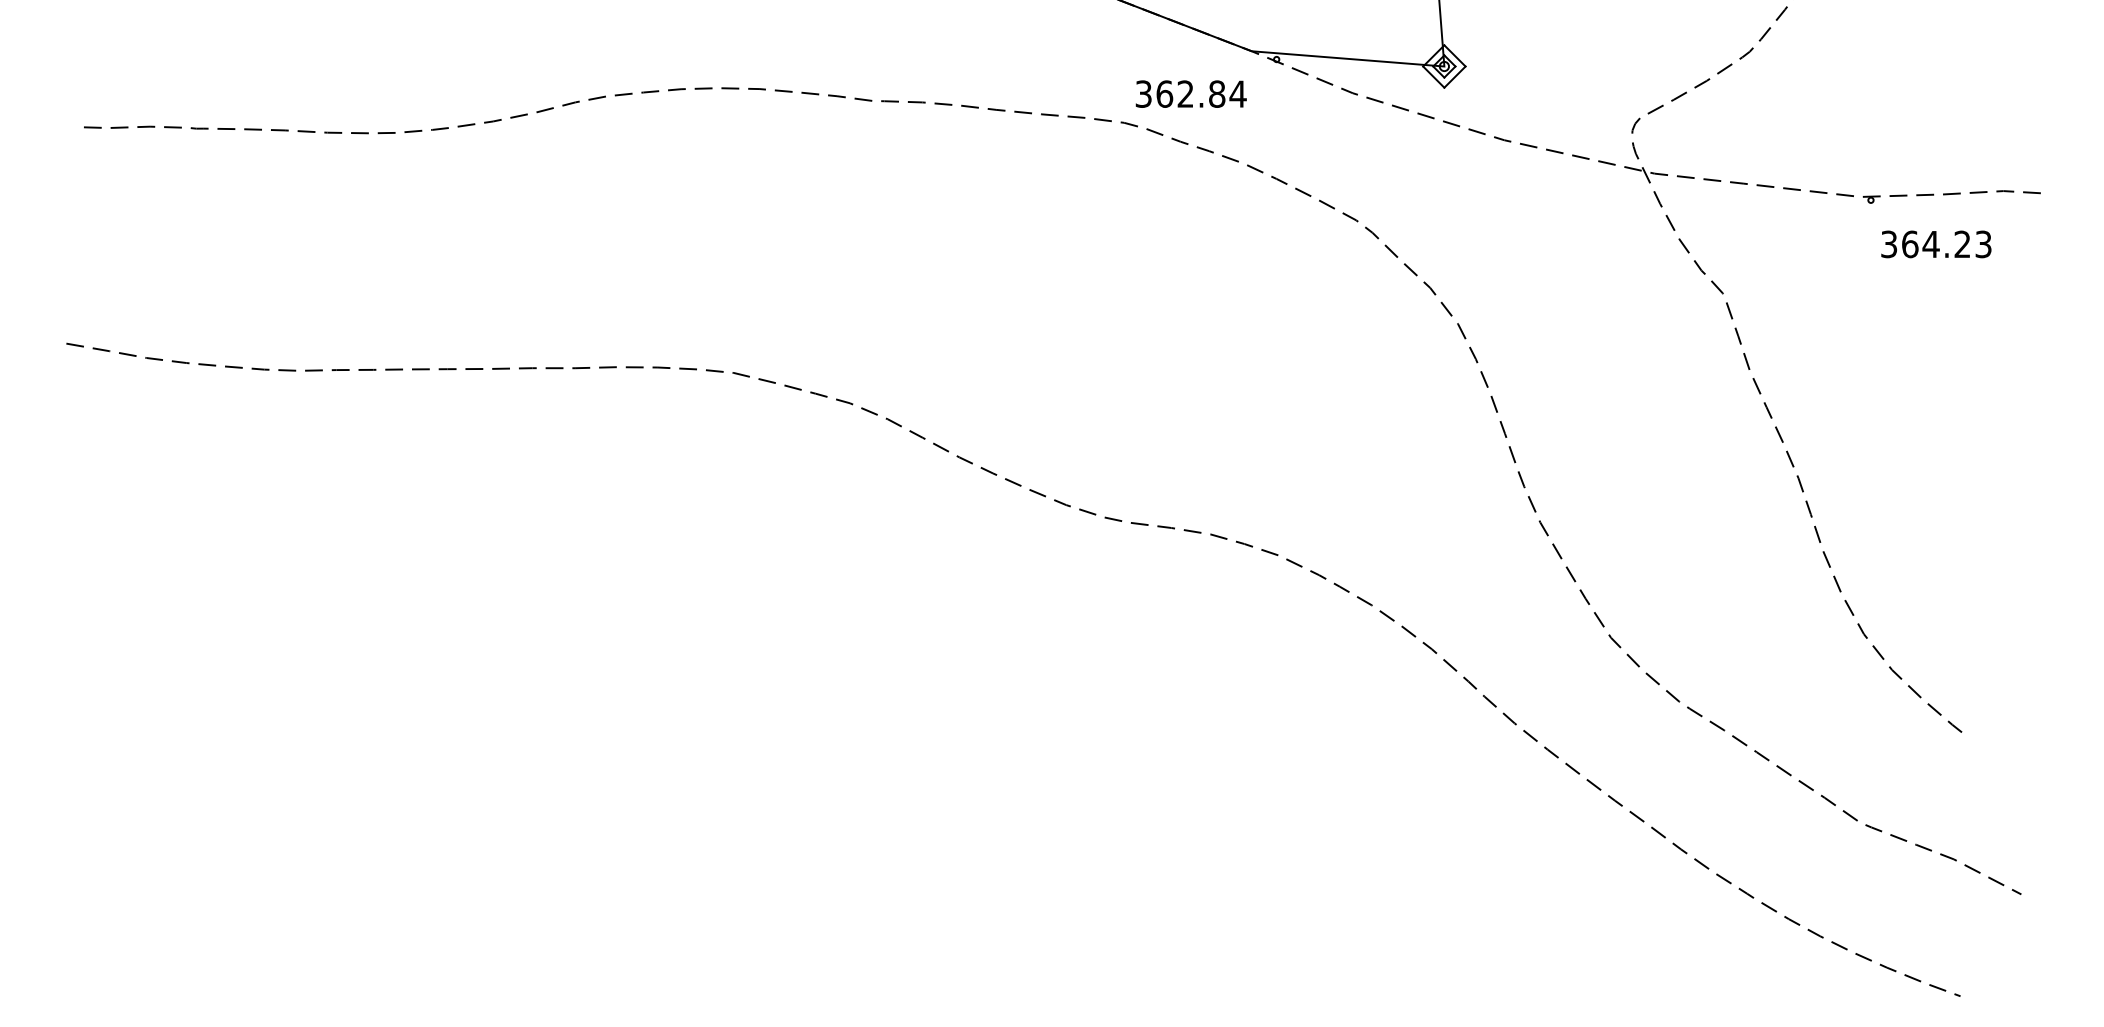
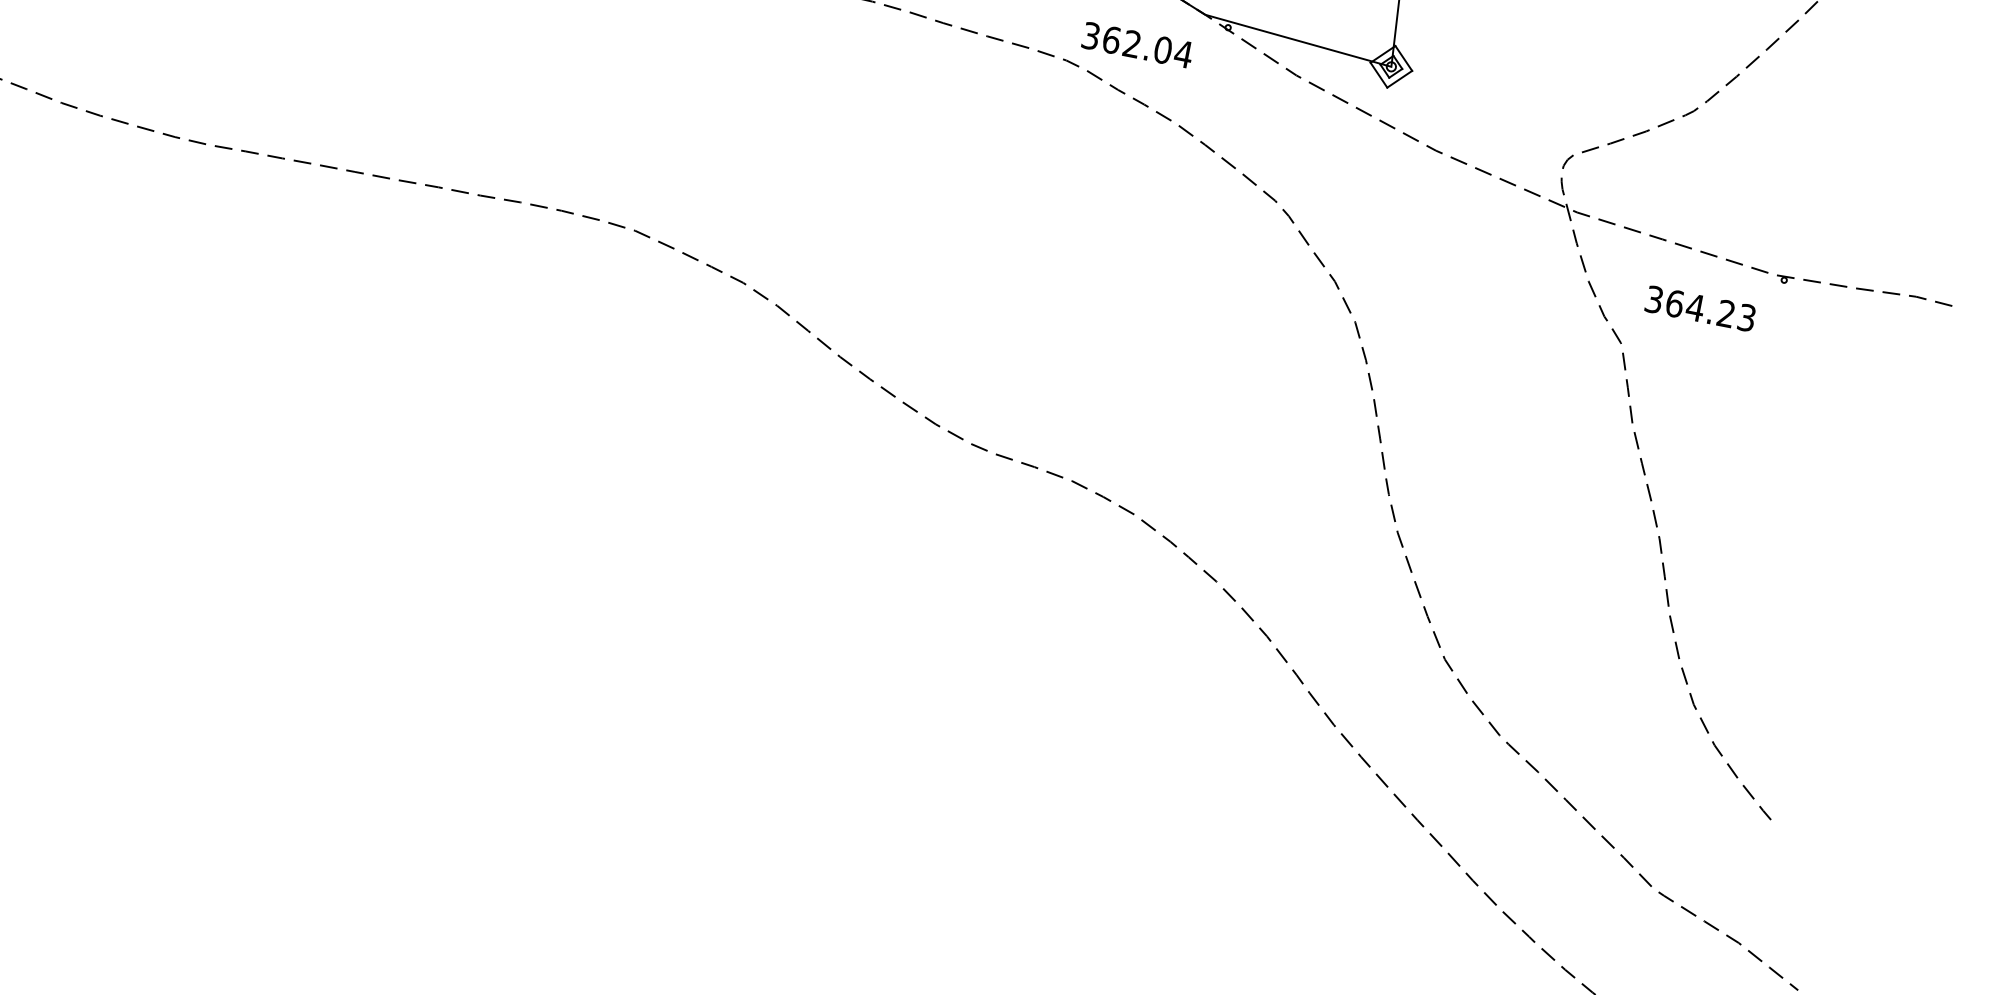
text: (1217, 93) -> (1163, 49), 362.84 -> 362.04
text: (1936, 244) -> (1700, 308), moved

